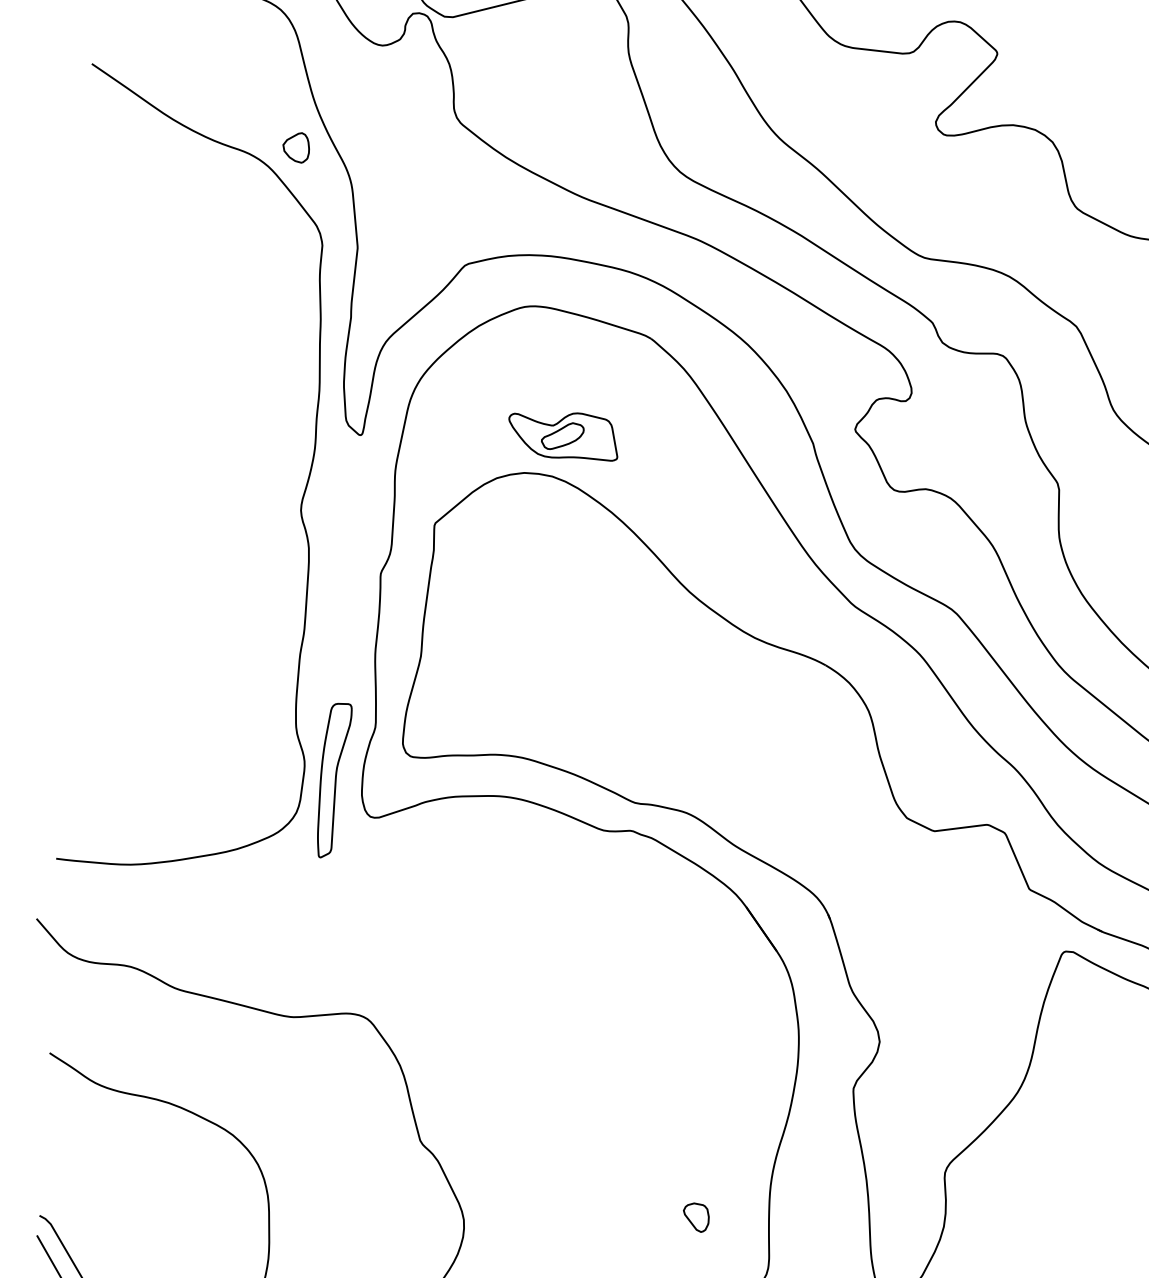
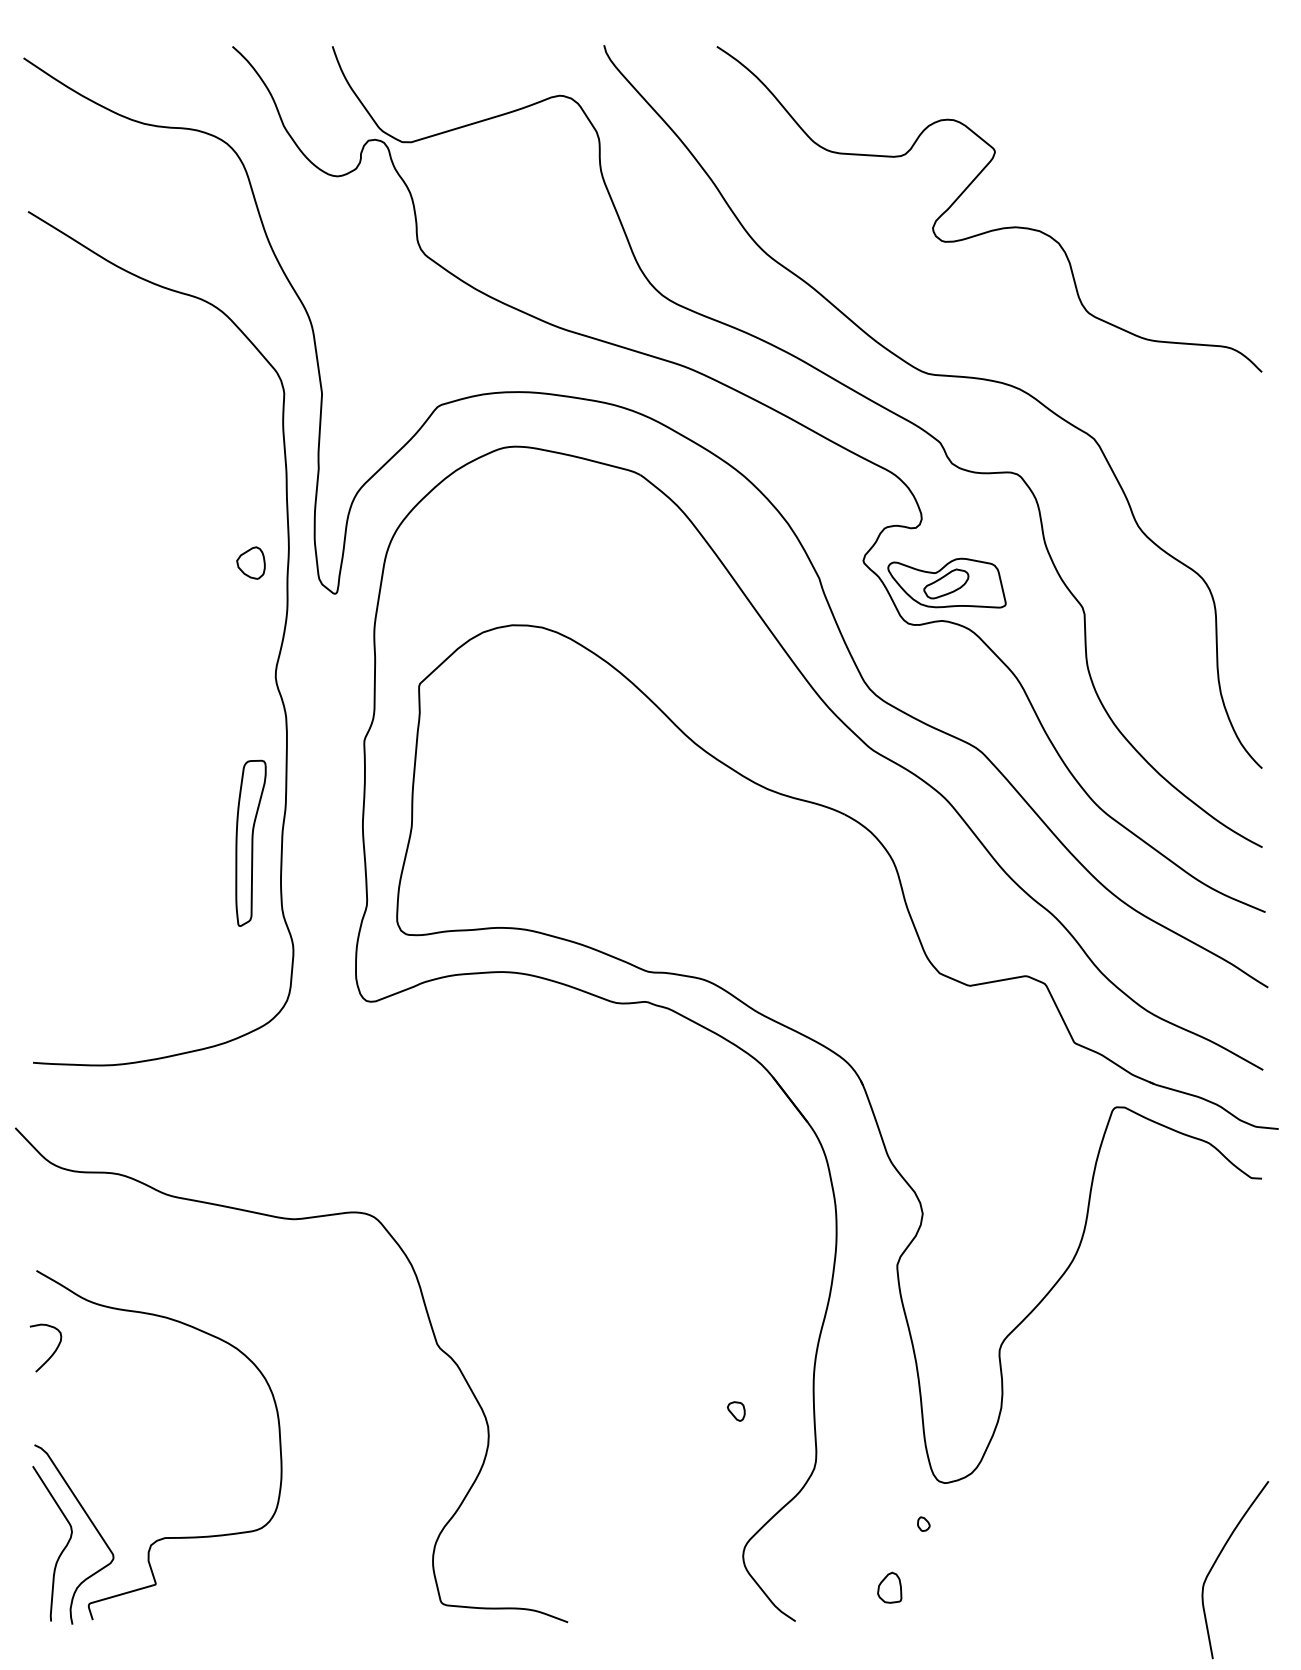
part: (295, 147) -> (250, 562), moved
part: (562, 434) -> (946, 582), moved
part: (333, 779) -> (250, 842), moved
curve: (60, 1131) -> (52, 1353), added
part: (696, 1217) -> (736, 1411), size x0.62

